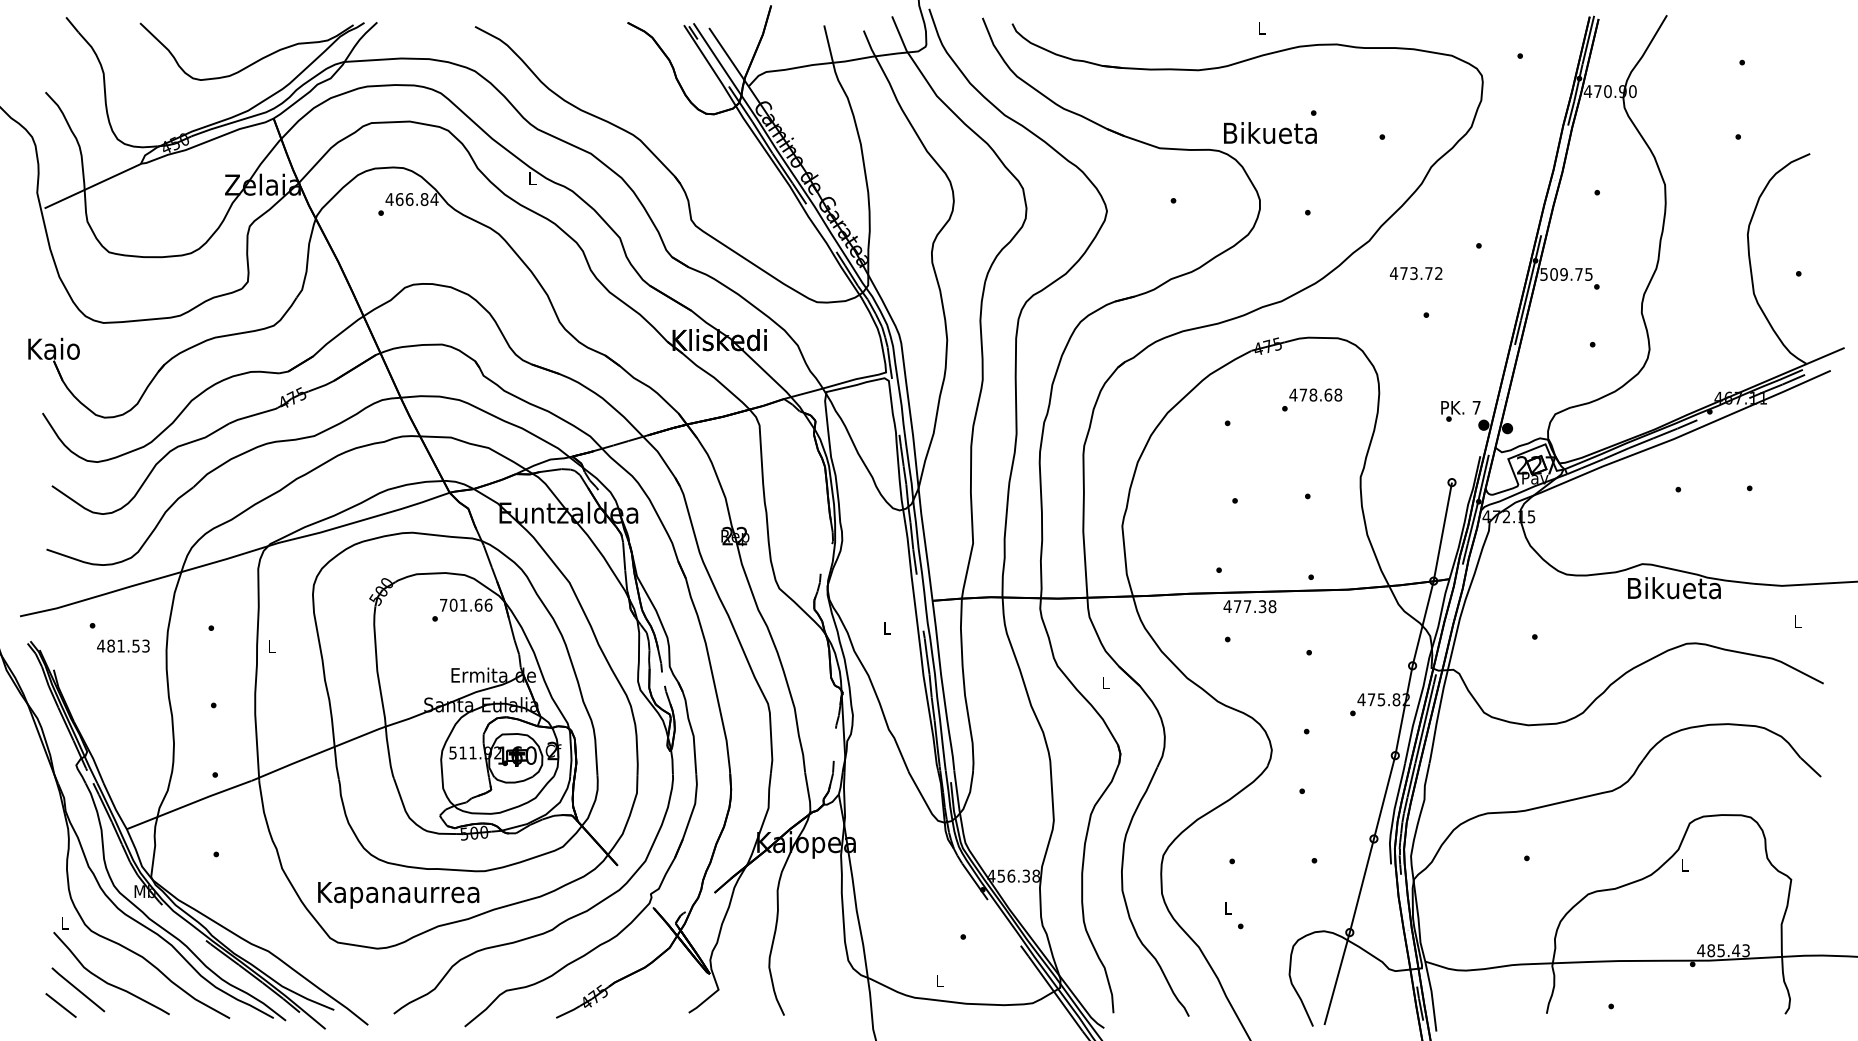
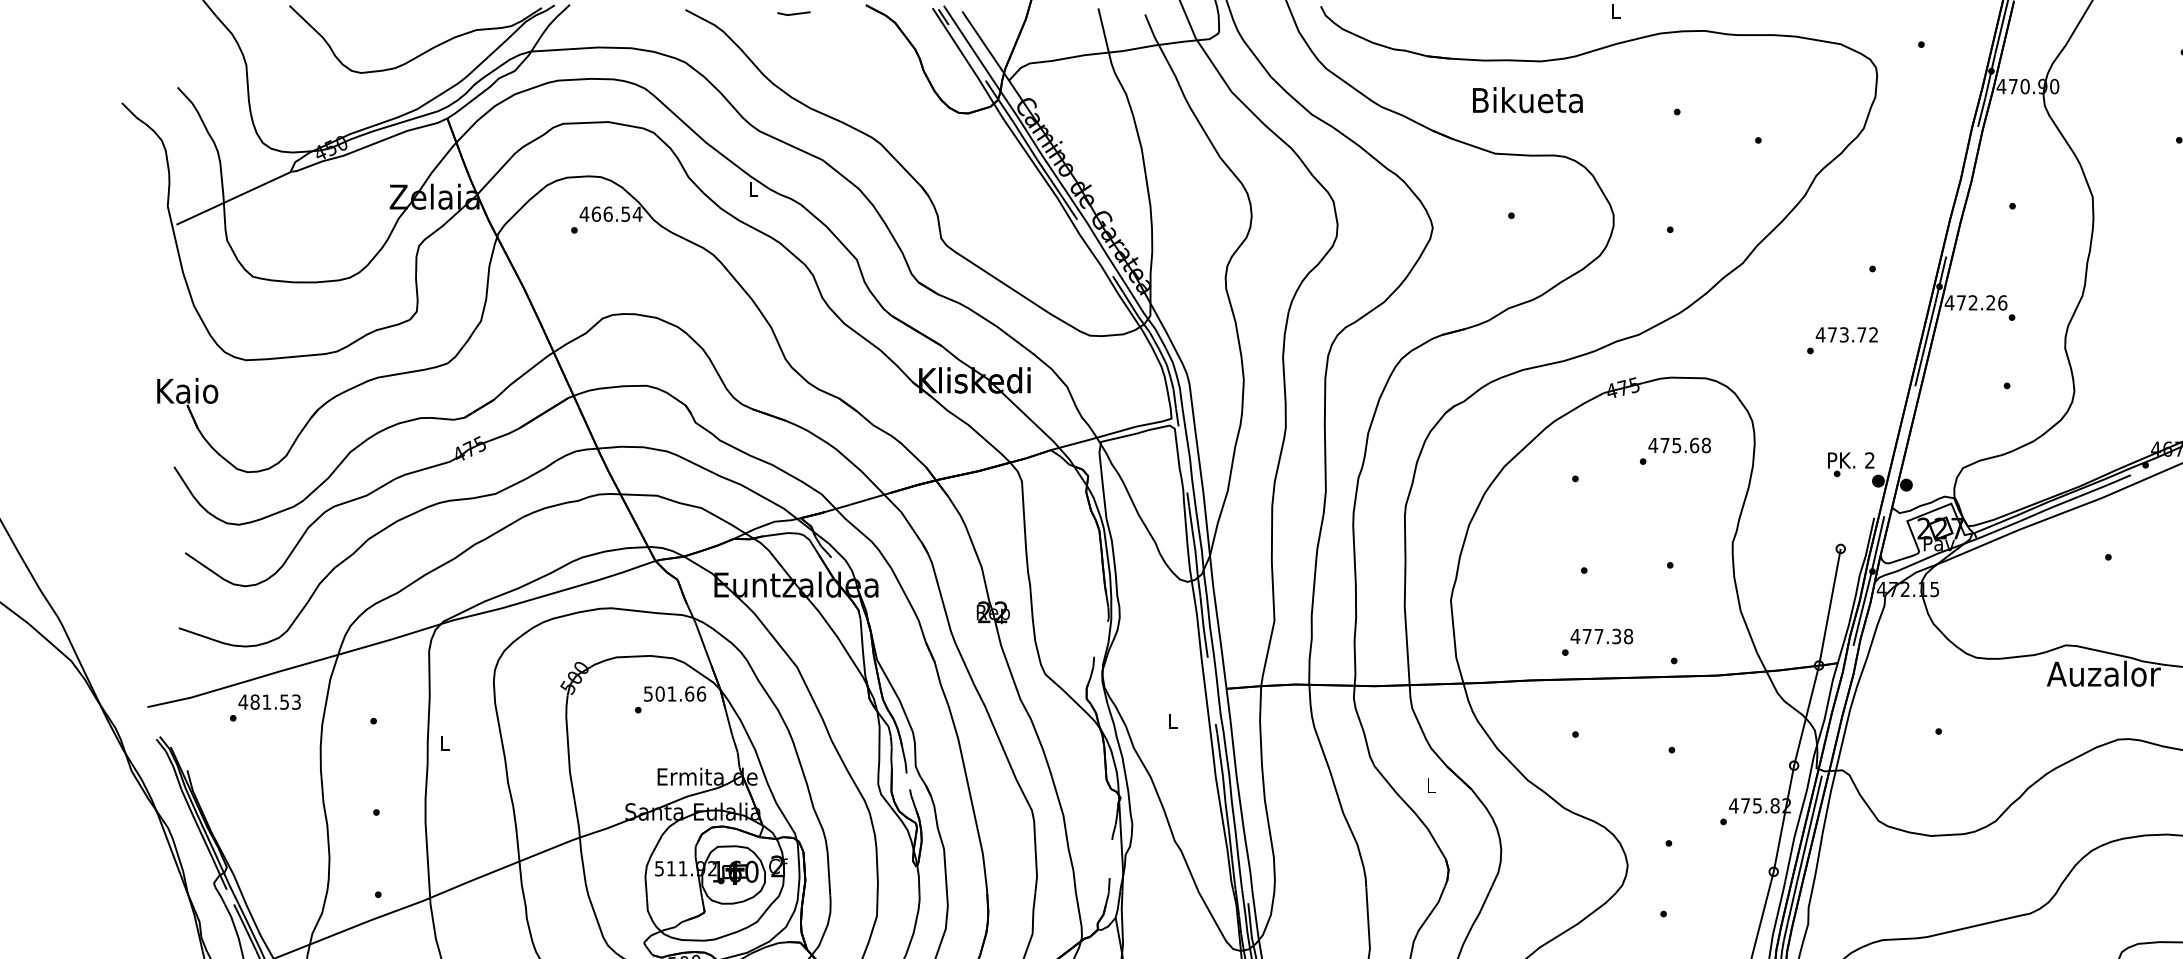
line: (566, 29) -> (793, 13), added
text: (1270, 132) -> (1527, 99), moved
text: (424, 199) -> (625, 214), 466.84 -> 466.54
text: (1416, 273) -> (1847, 334), moved
text: (1566, 274) -> (1976, 302), 509.75 -> 472.26
text: (1313, 394) -> (1676, 444), 478.68 -> 475.68
text: (1476, 407) -> (1869, 460), 7 -> 2
text: (1674, 588) -> (2103, 674), Bikueta -> Auzalor
text: (443, 605) -> (648, 694), 701.66 -> 501.66
text: (1249, 606) -> (1601, 636), moved
text: (123, 645) -> (269, 701), moved

